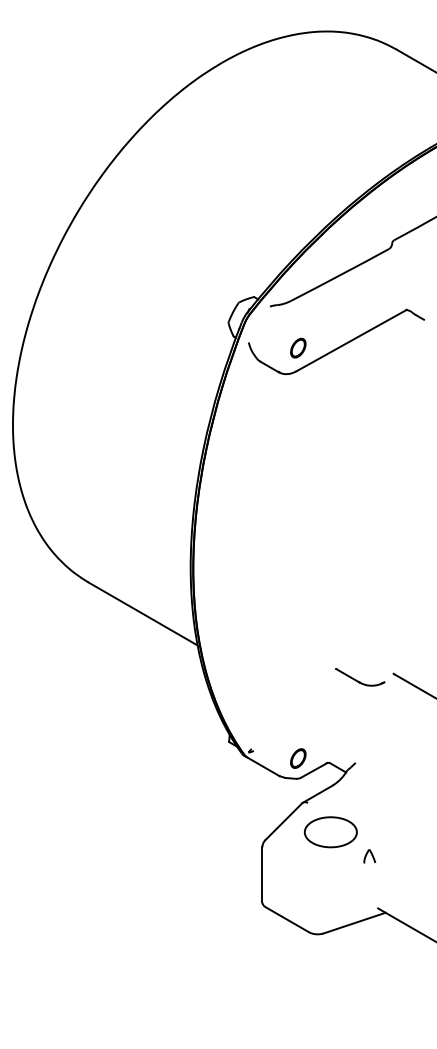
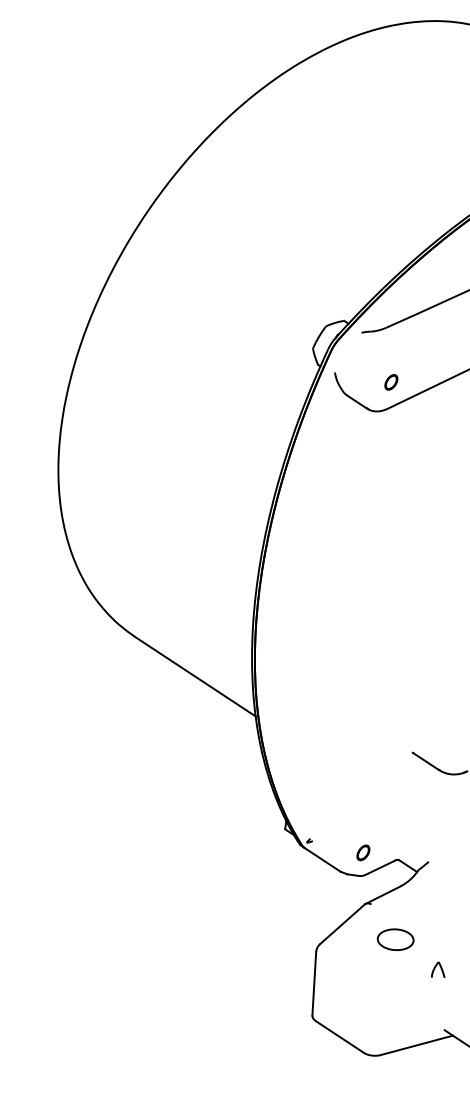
part: (298, 347) -> (391, 381), size x0.7
part: (298, 758) -> (363, 852), size x0.7
part: (330, 832) -> (395, 939), size x0.6

